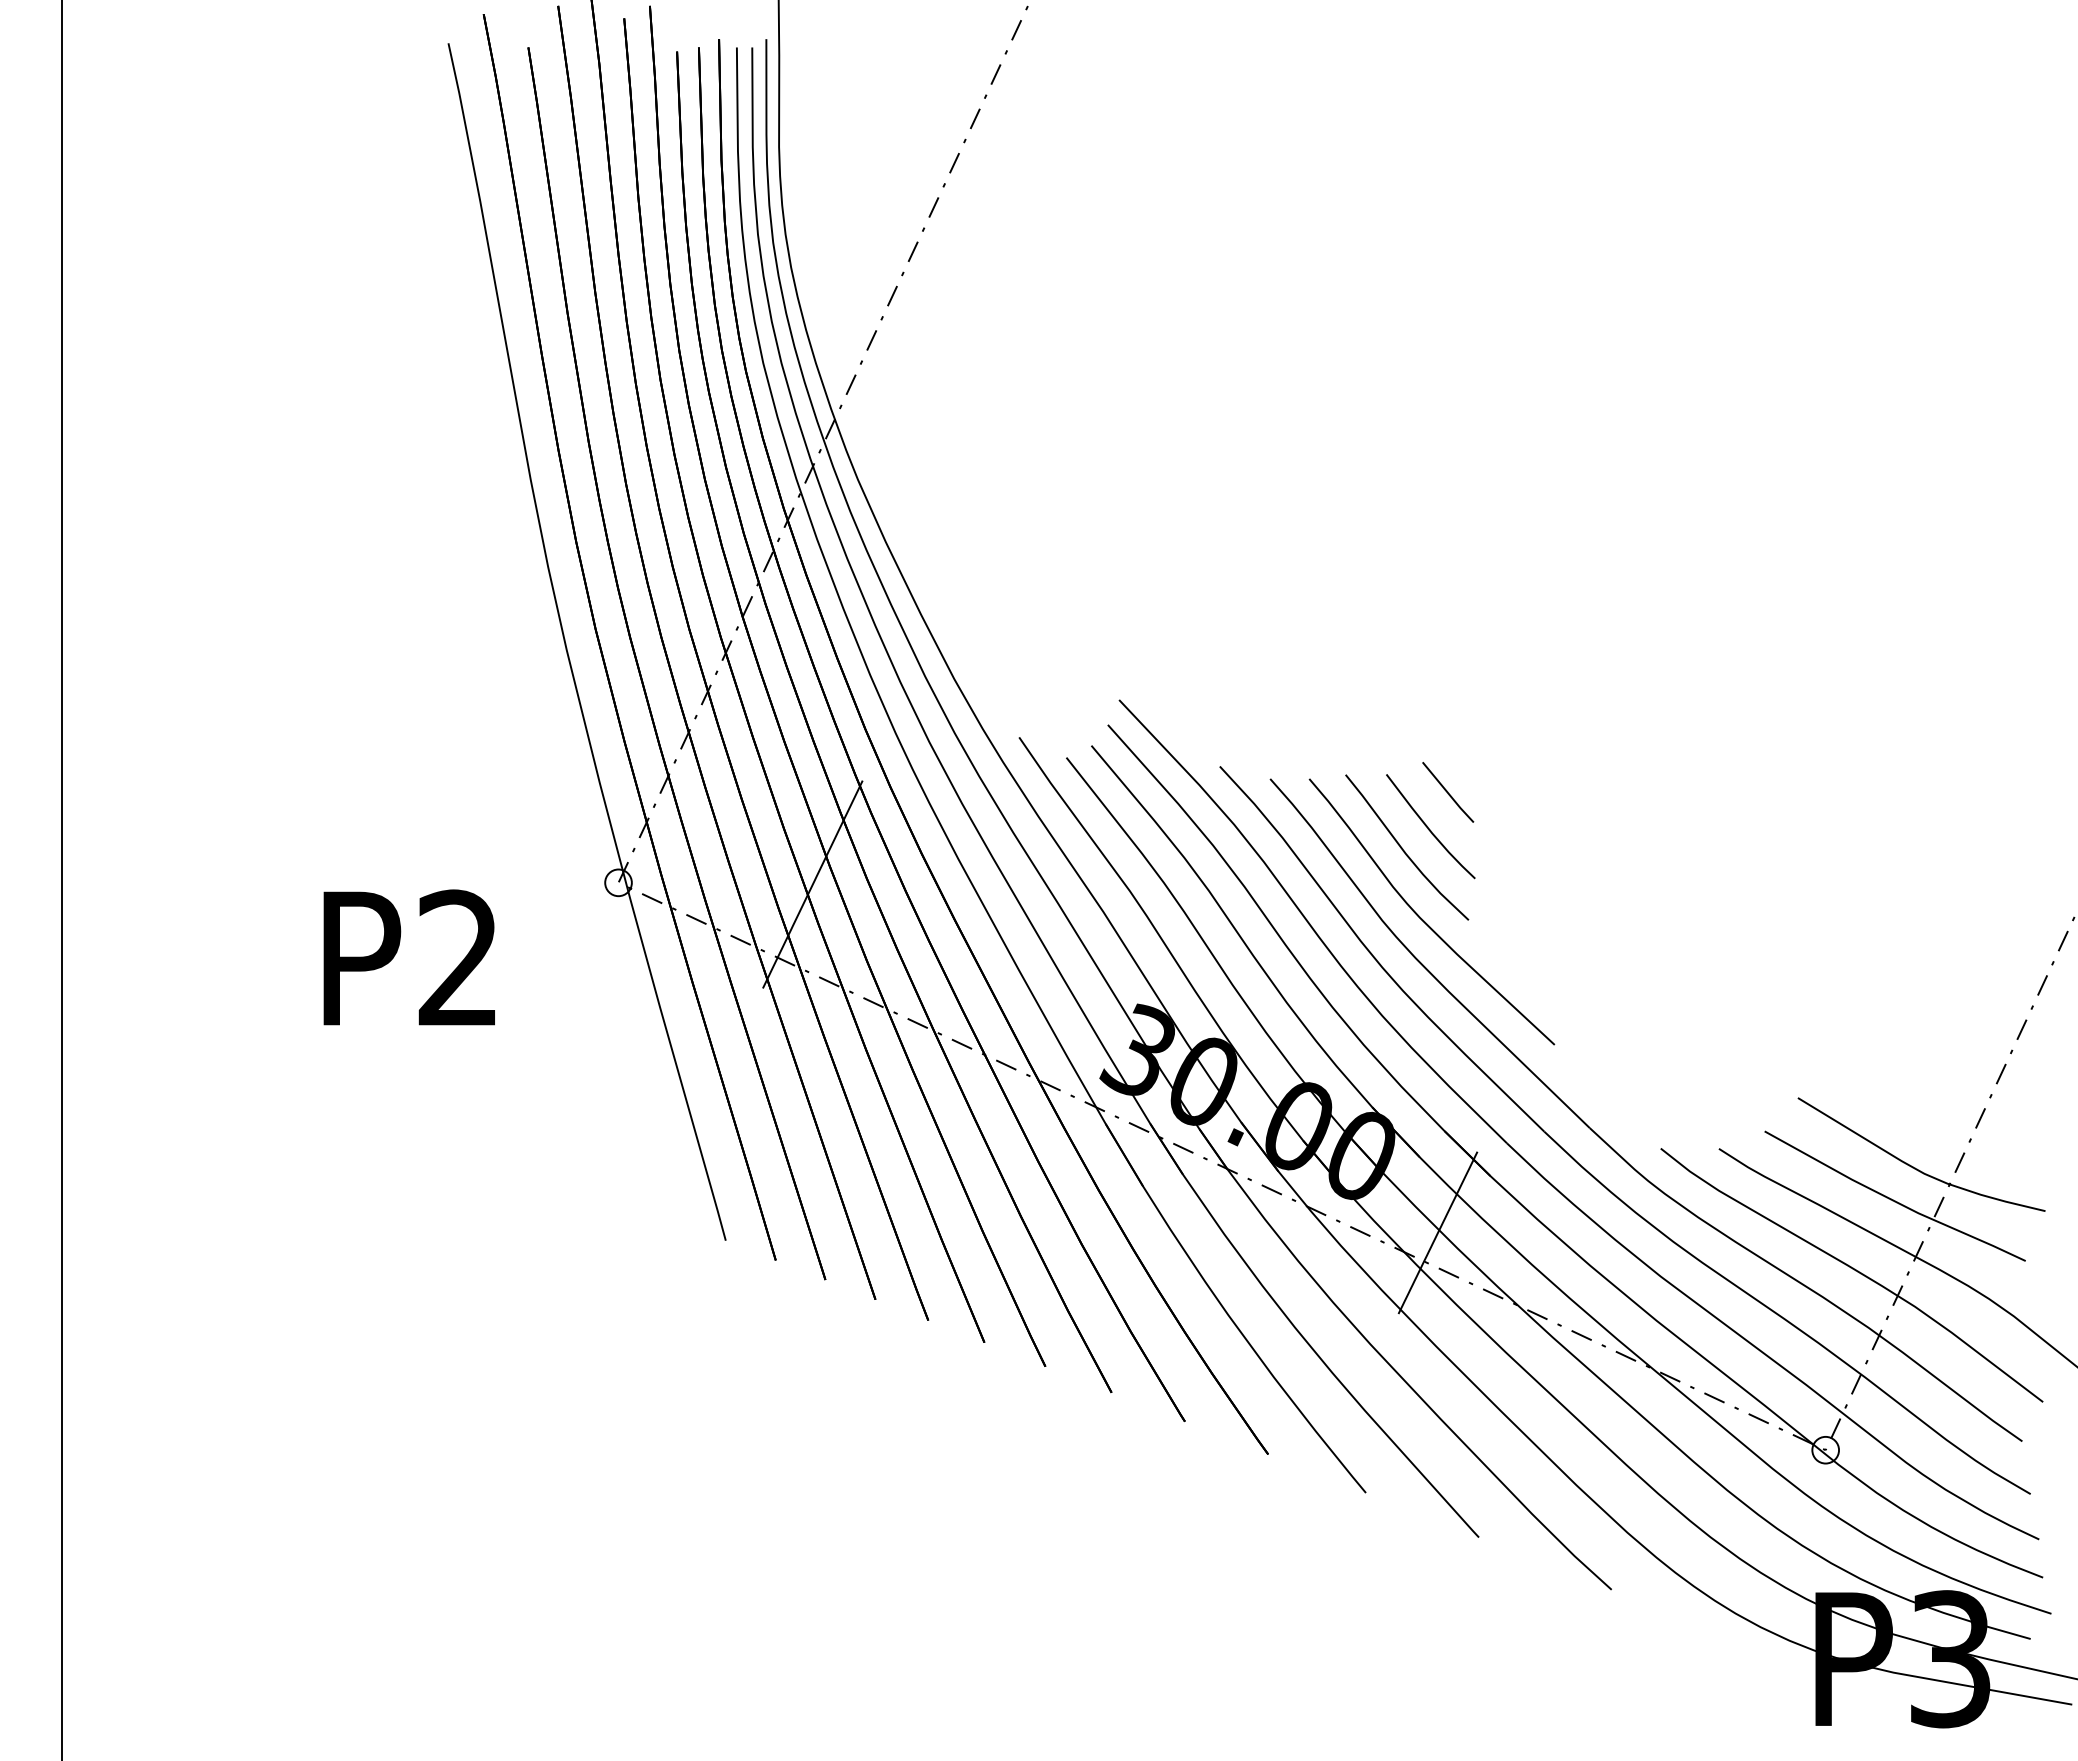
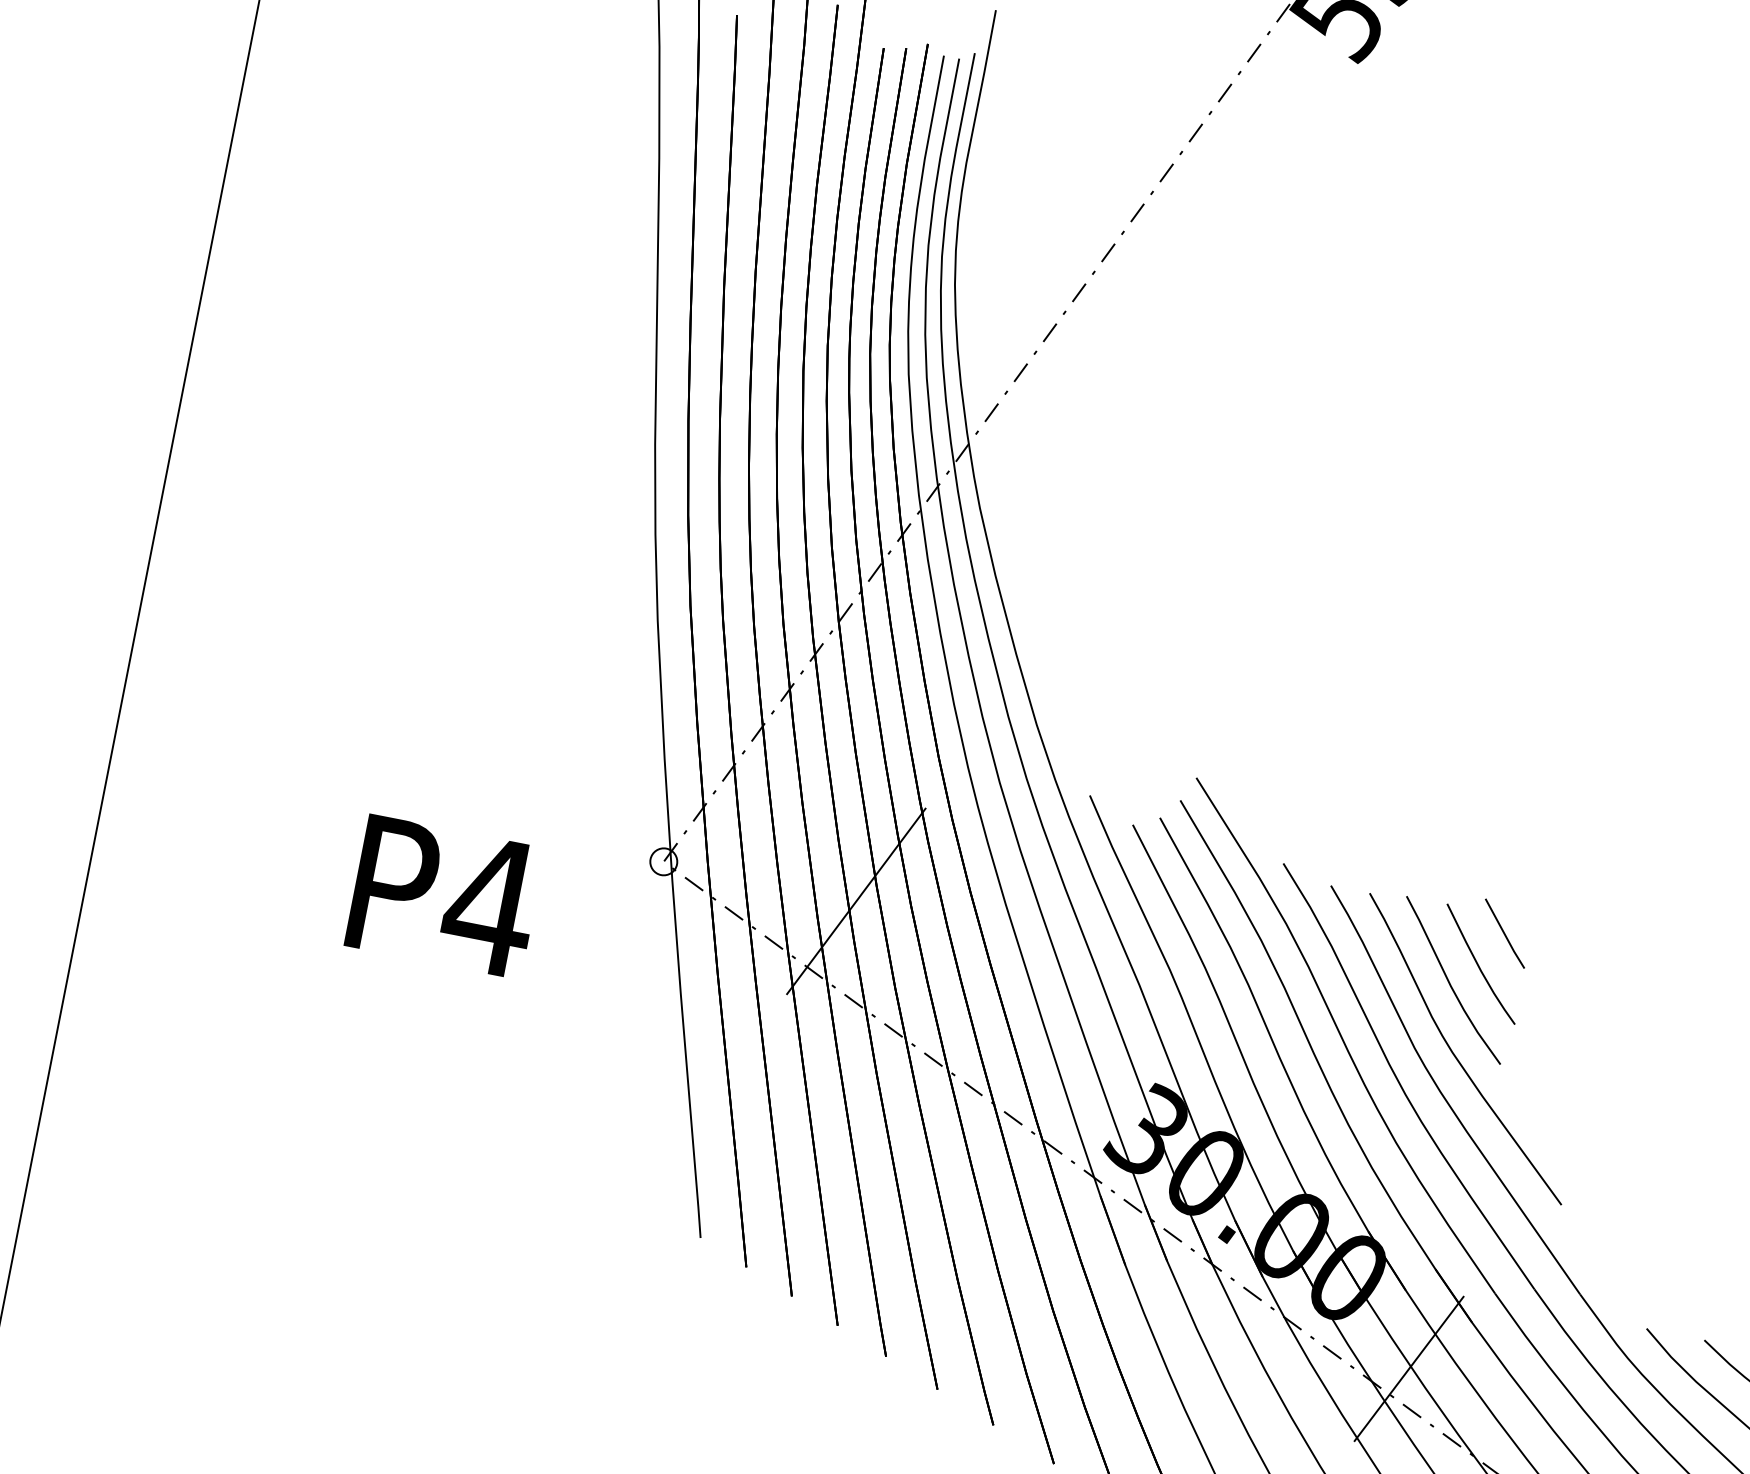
text: (458, 957) -> (490, 904), P2 -> P4

